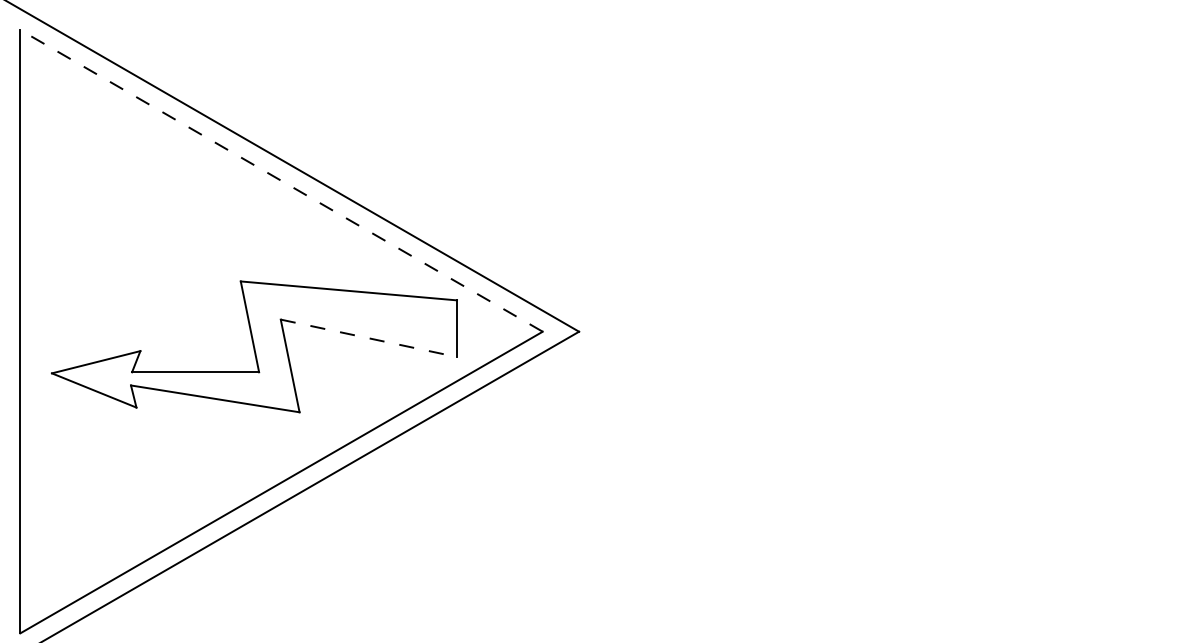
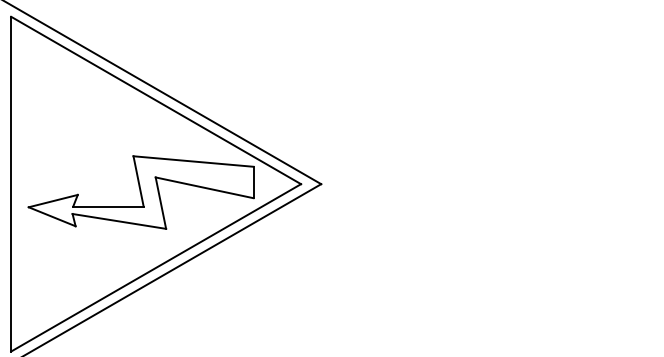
line: (280, 180) -> (155, 100), dashed -> solid
line: (368, 337) -> (204, 187), dashed -> solid

